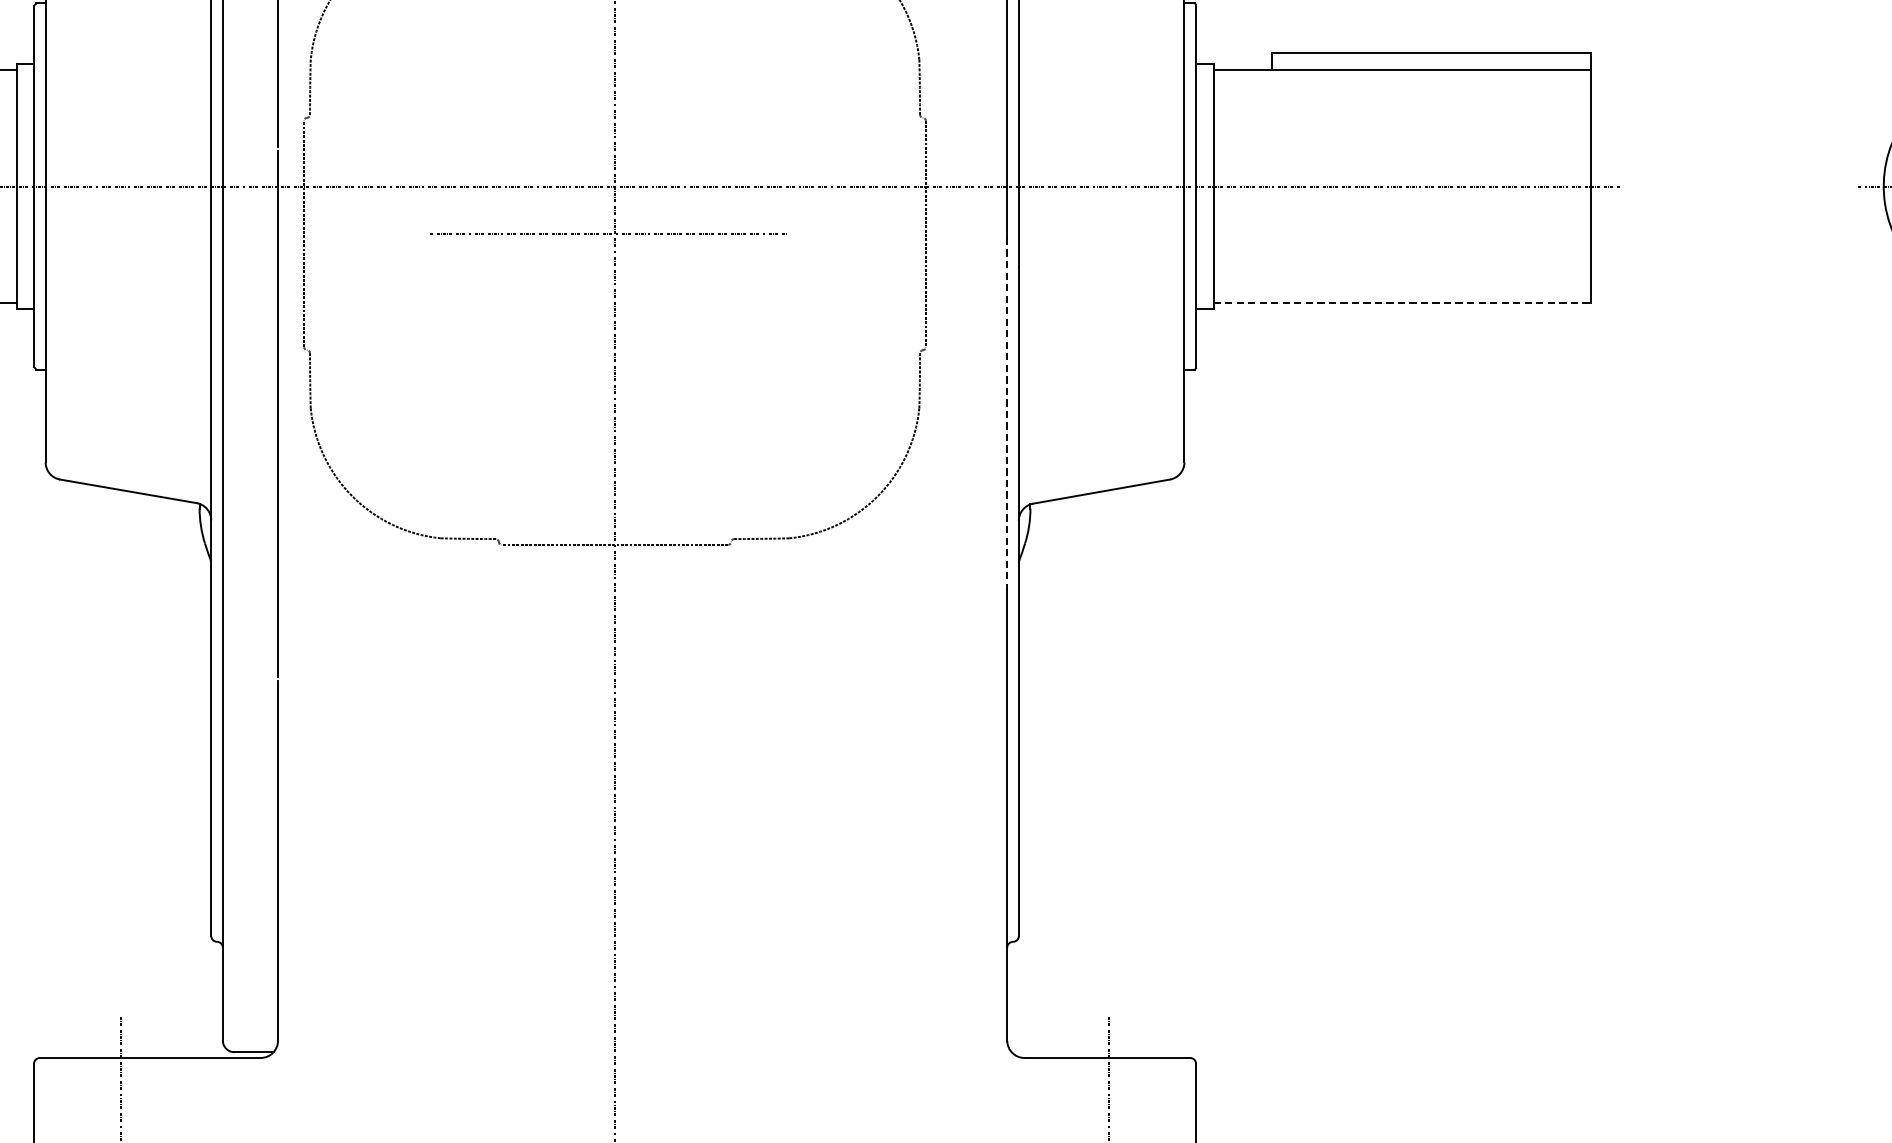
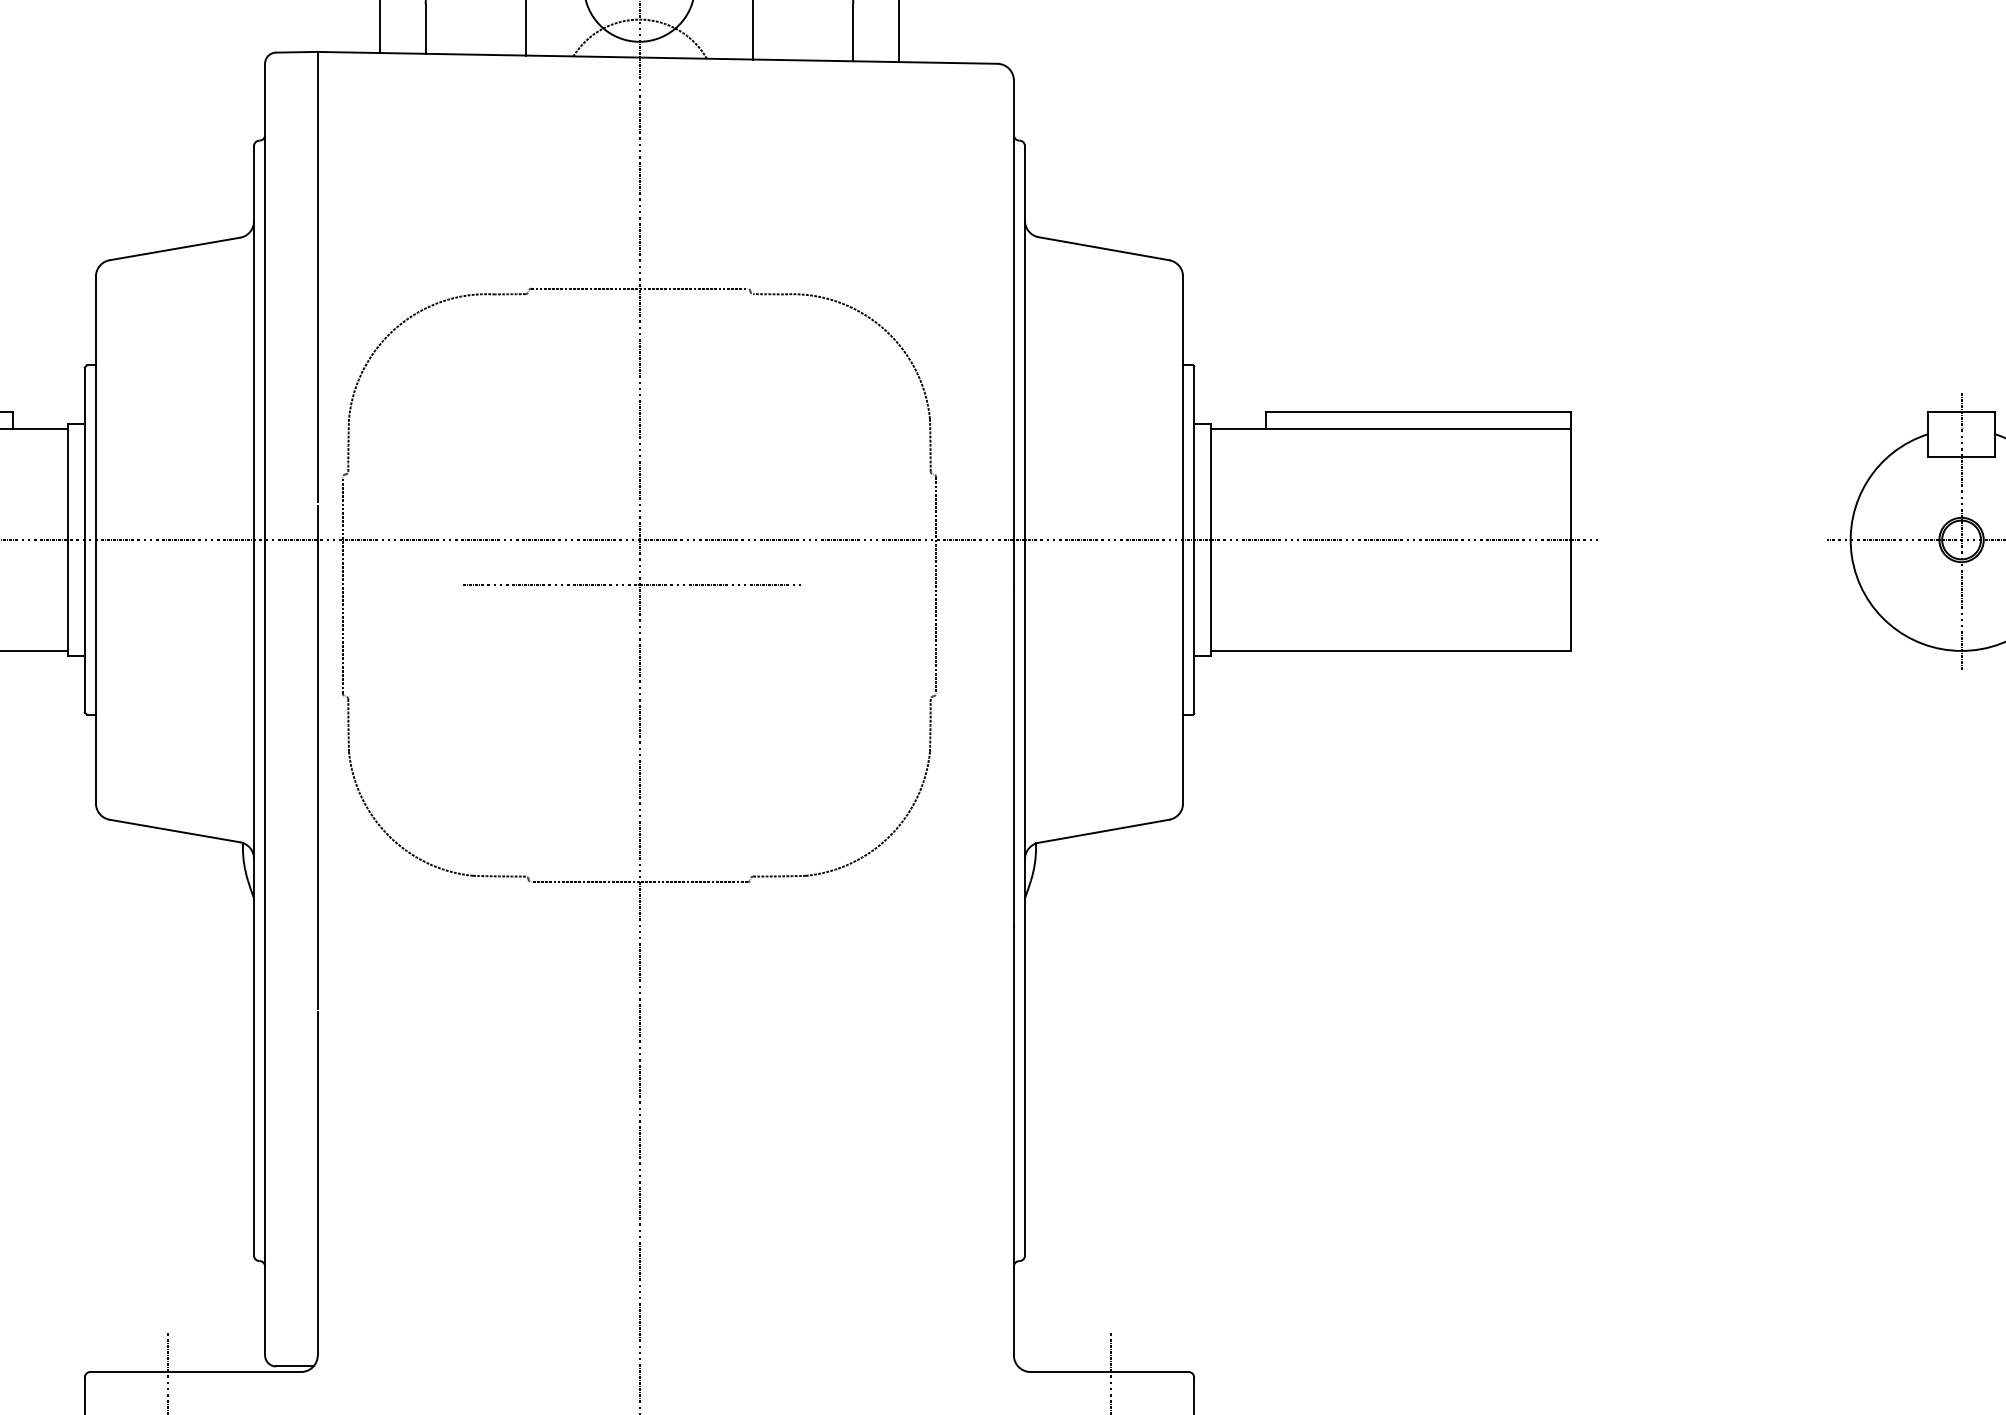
line: (1402, 302) -> (1391, 650), dashed -> solid
line: (1006, 414) -> (1013, 757), dashed -> solid

